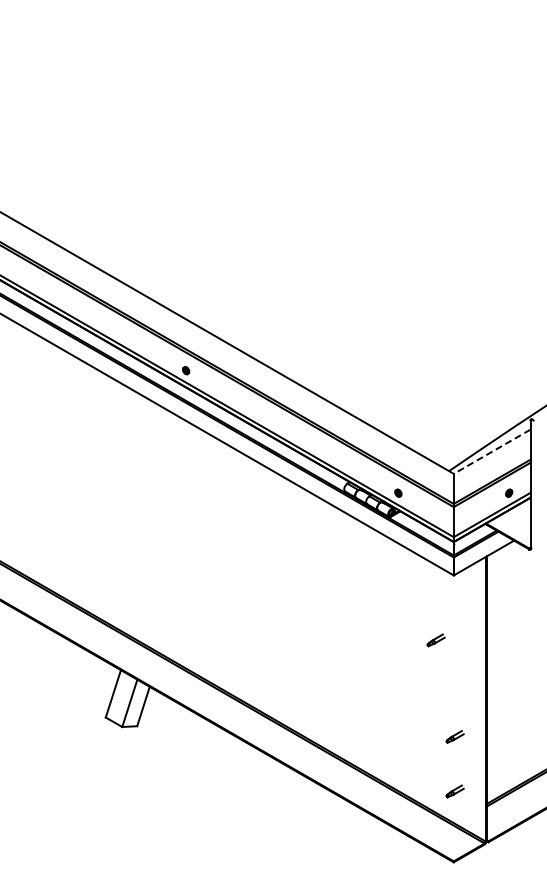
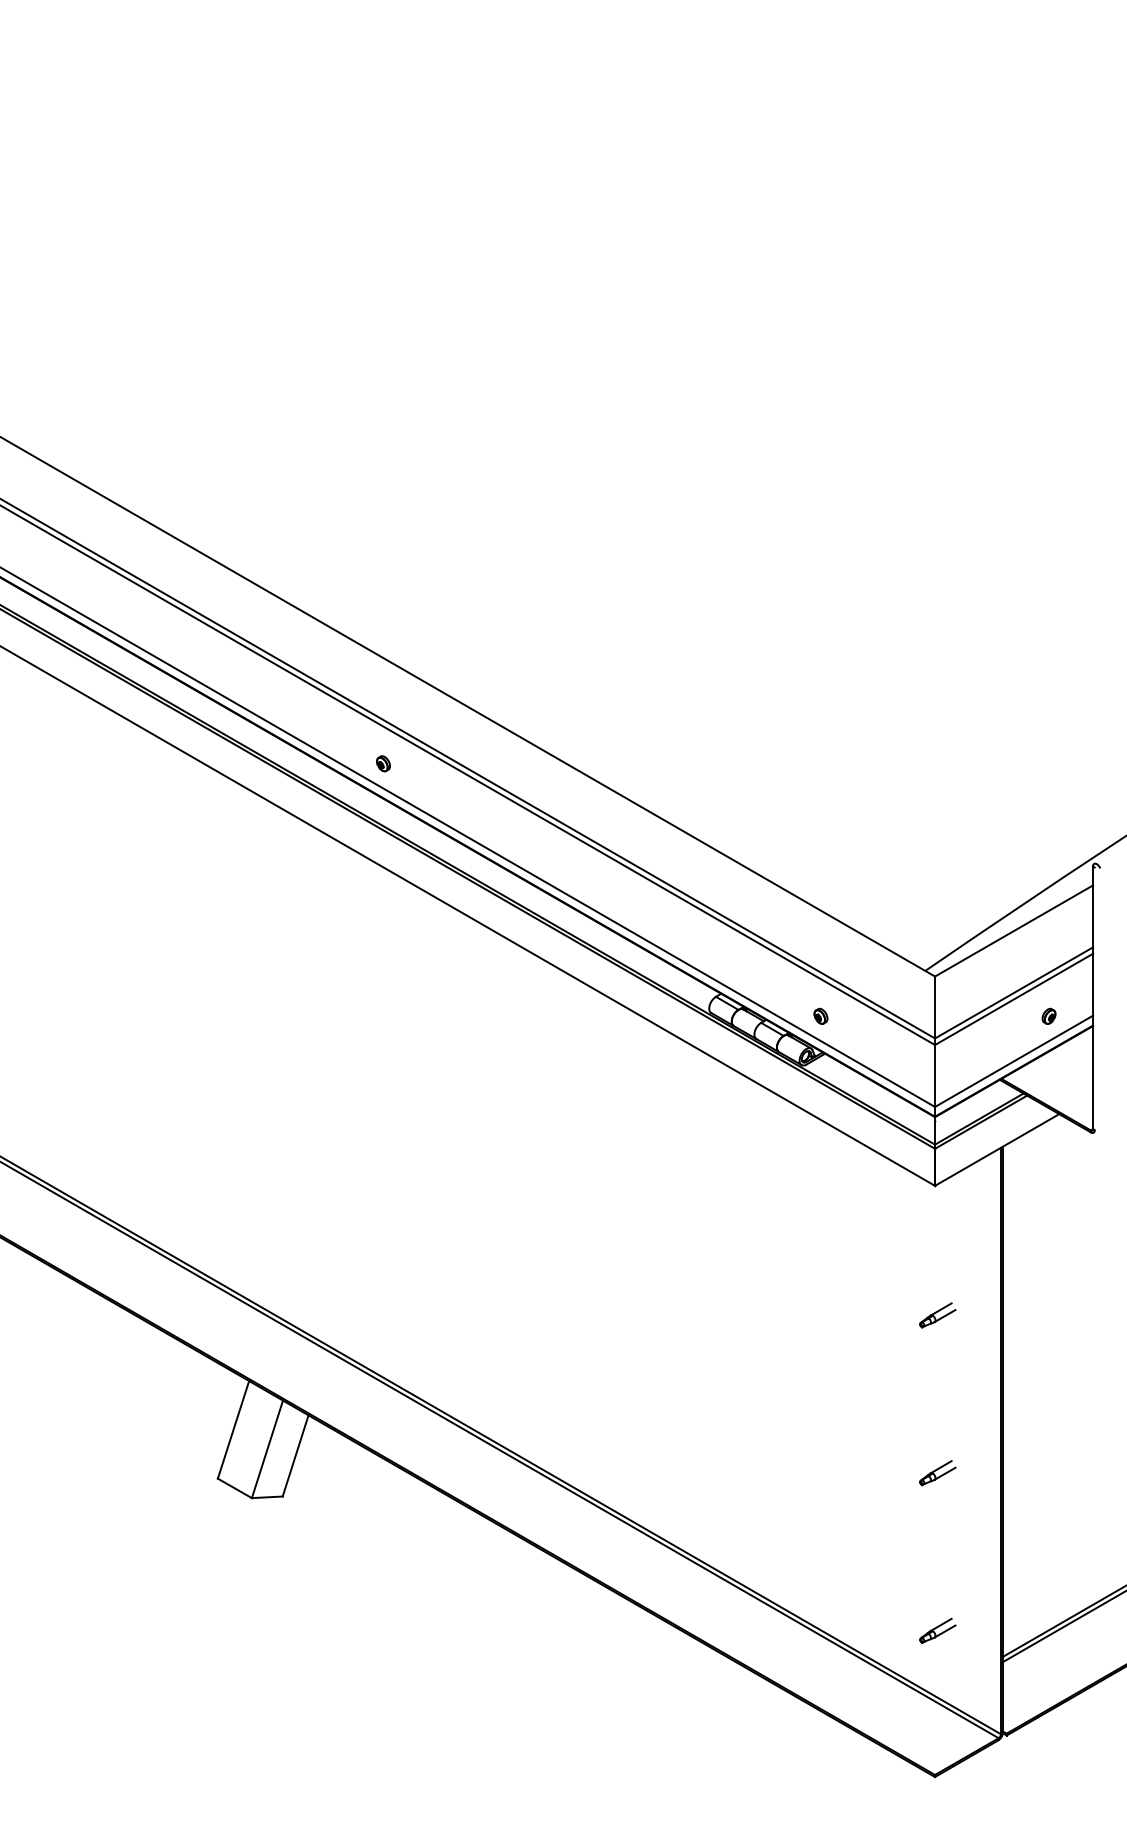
line: (491, 452) -> (1012, 932), dashed -> solid
part: (435, 640) -> (936, 1315), moved
part: (454, 736) -> (936, 1472), moved

